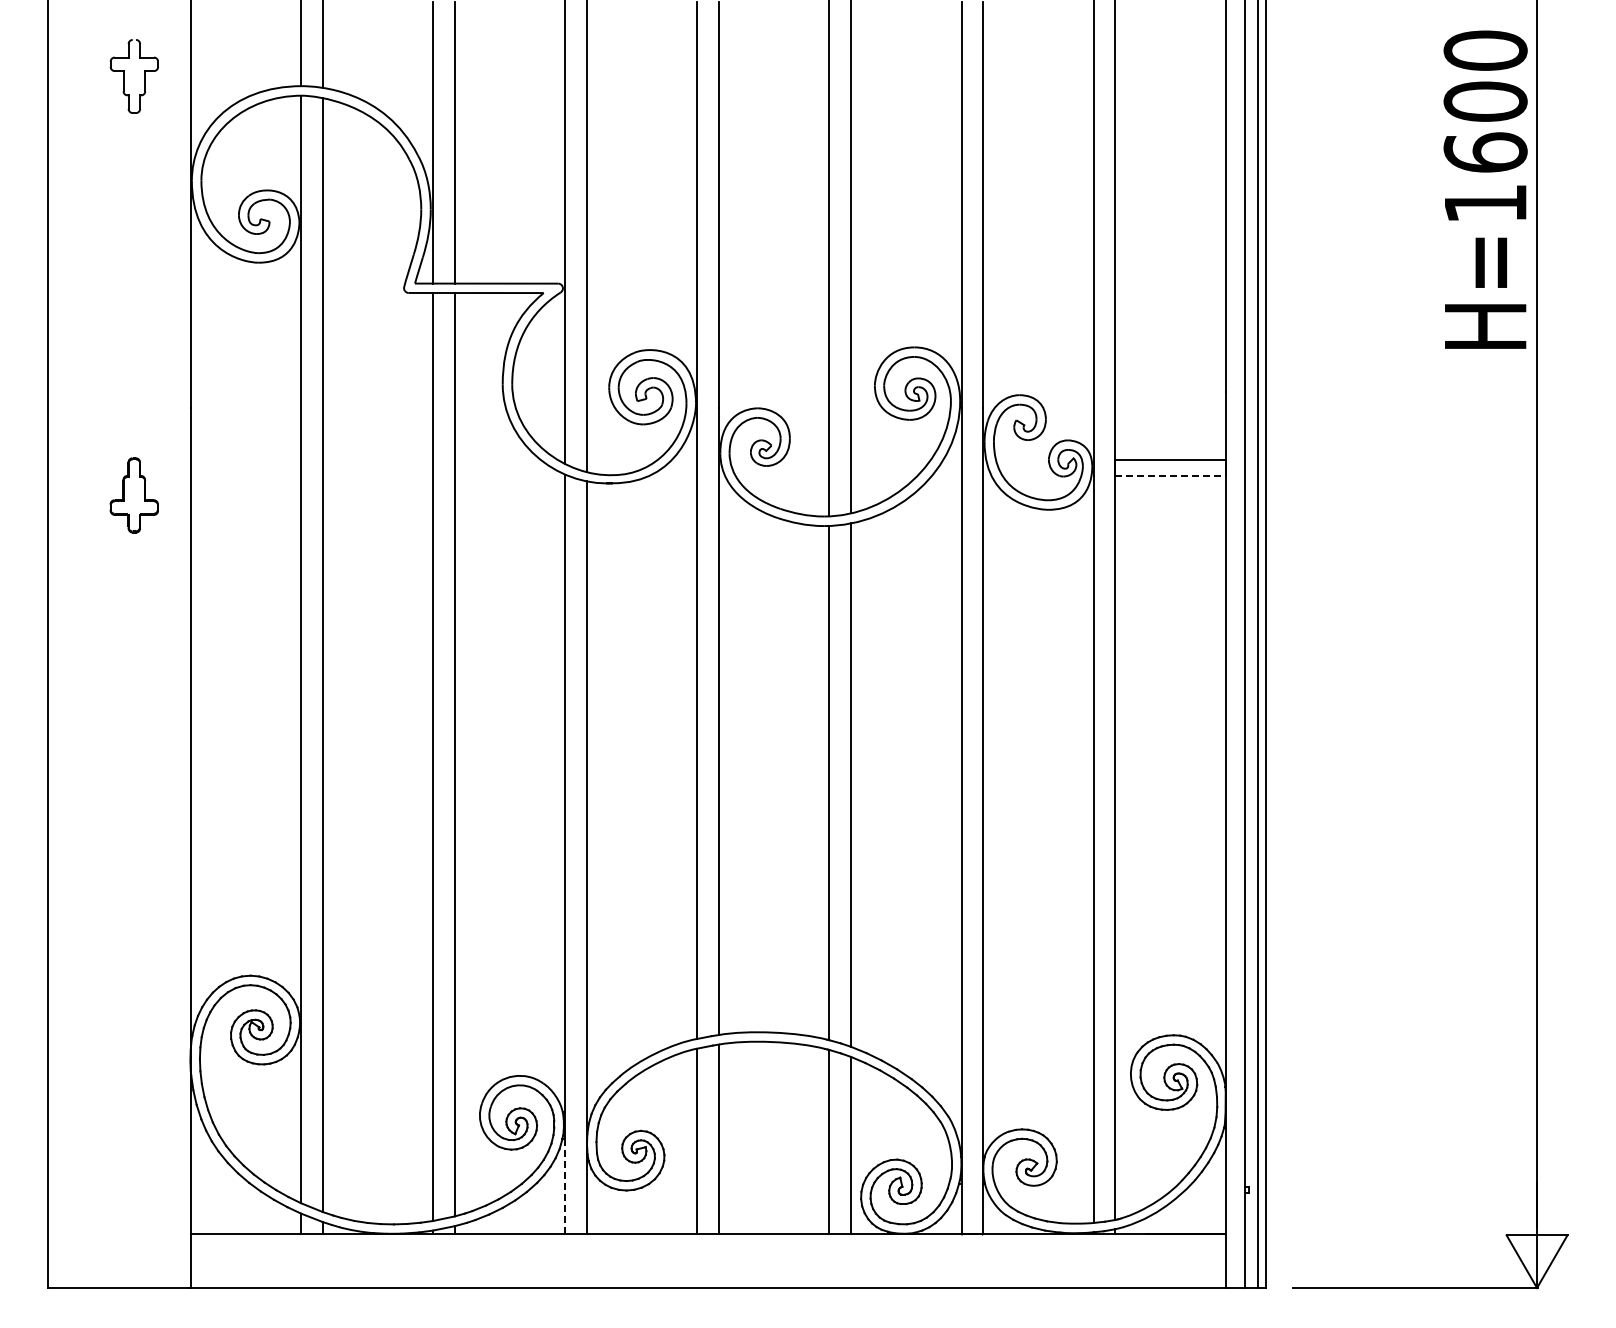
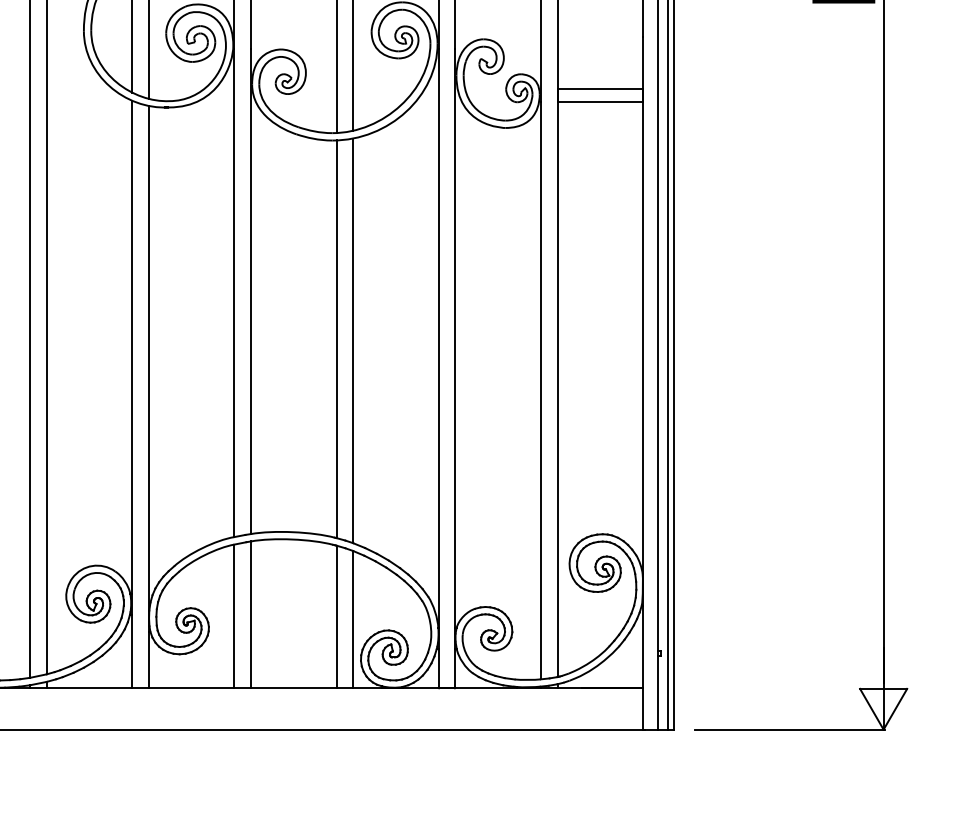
line: (1171, 475) -> (600, 101), dashed -> solid
line: (565, 1187) -> (132, 651), dashed -> solid

